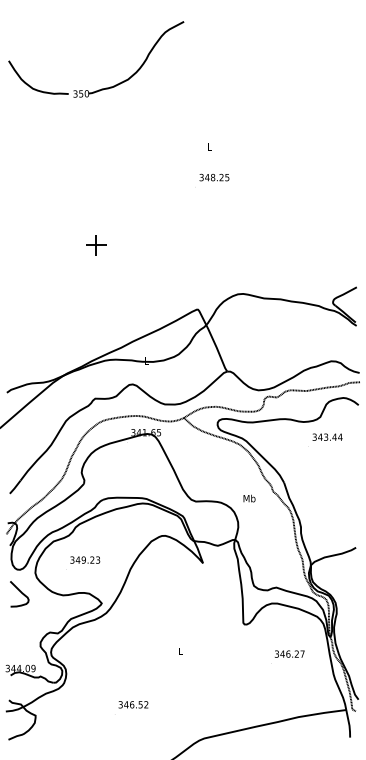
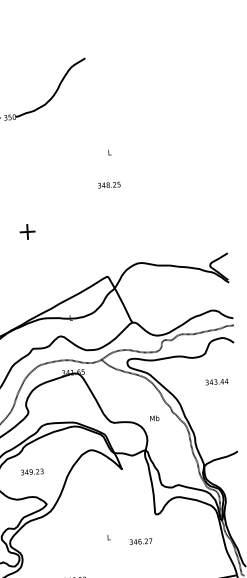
text: (214, 177) -> (109, 185), moved
text: (327, 436) -> (216, 381), moved
text: (289, 653) -> (140, 541), moved

